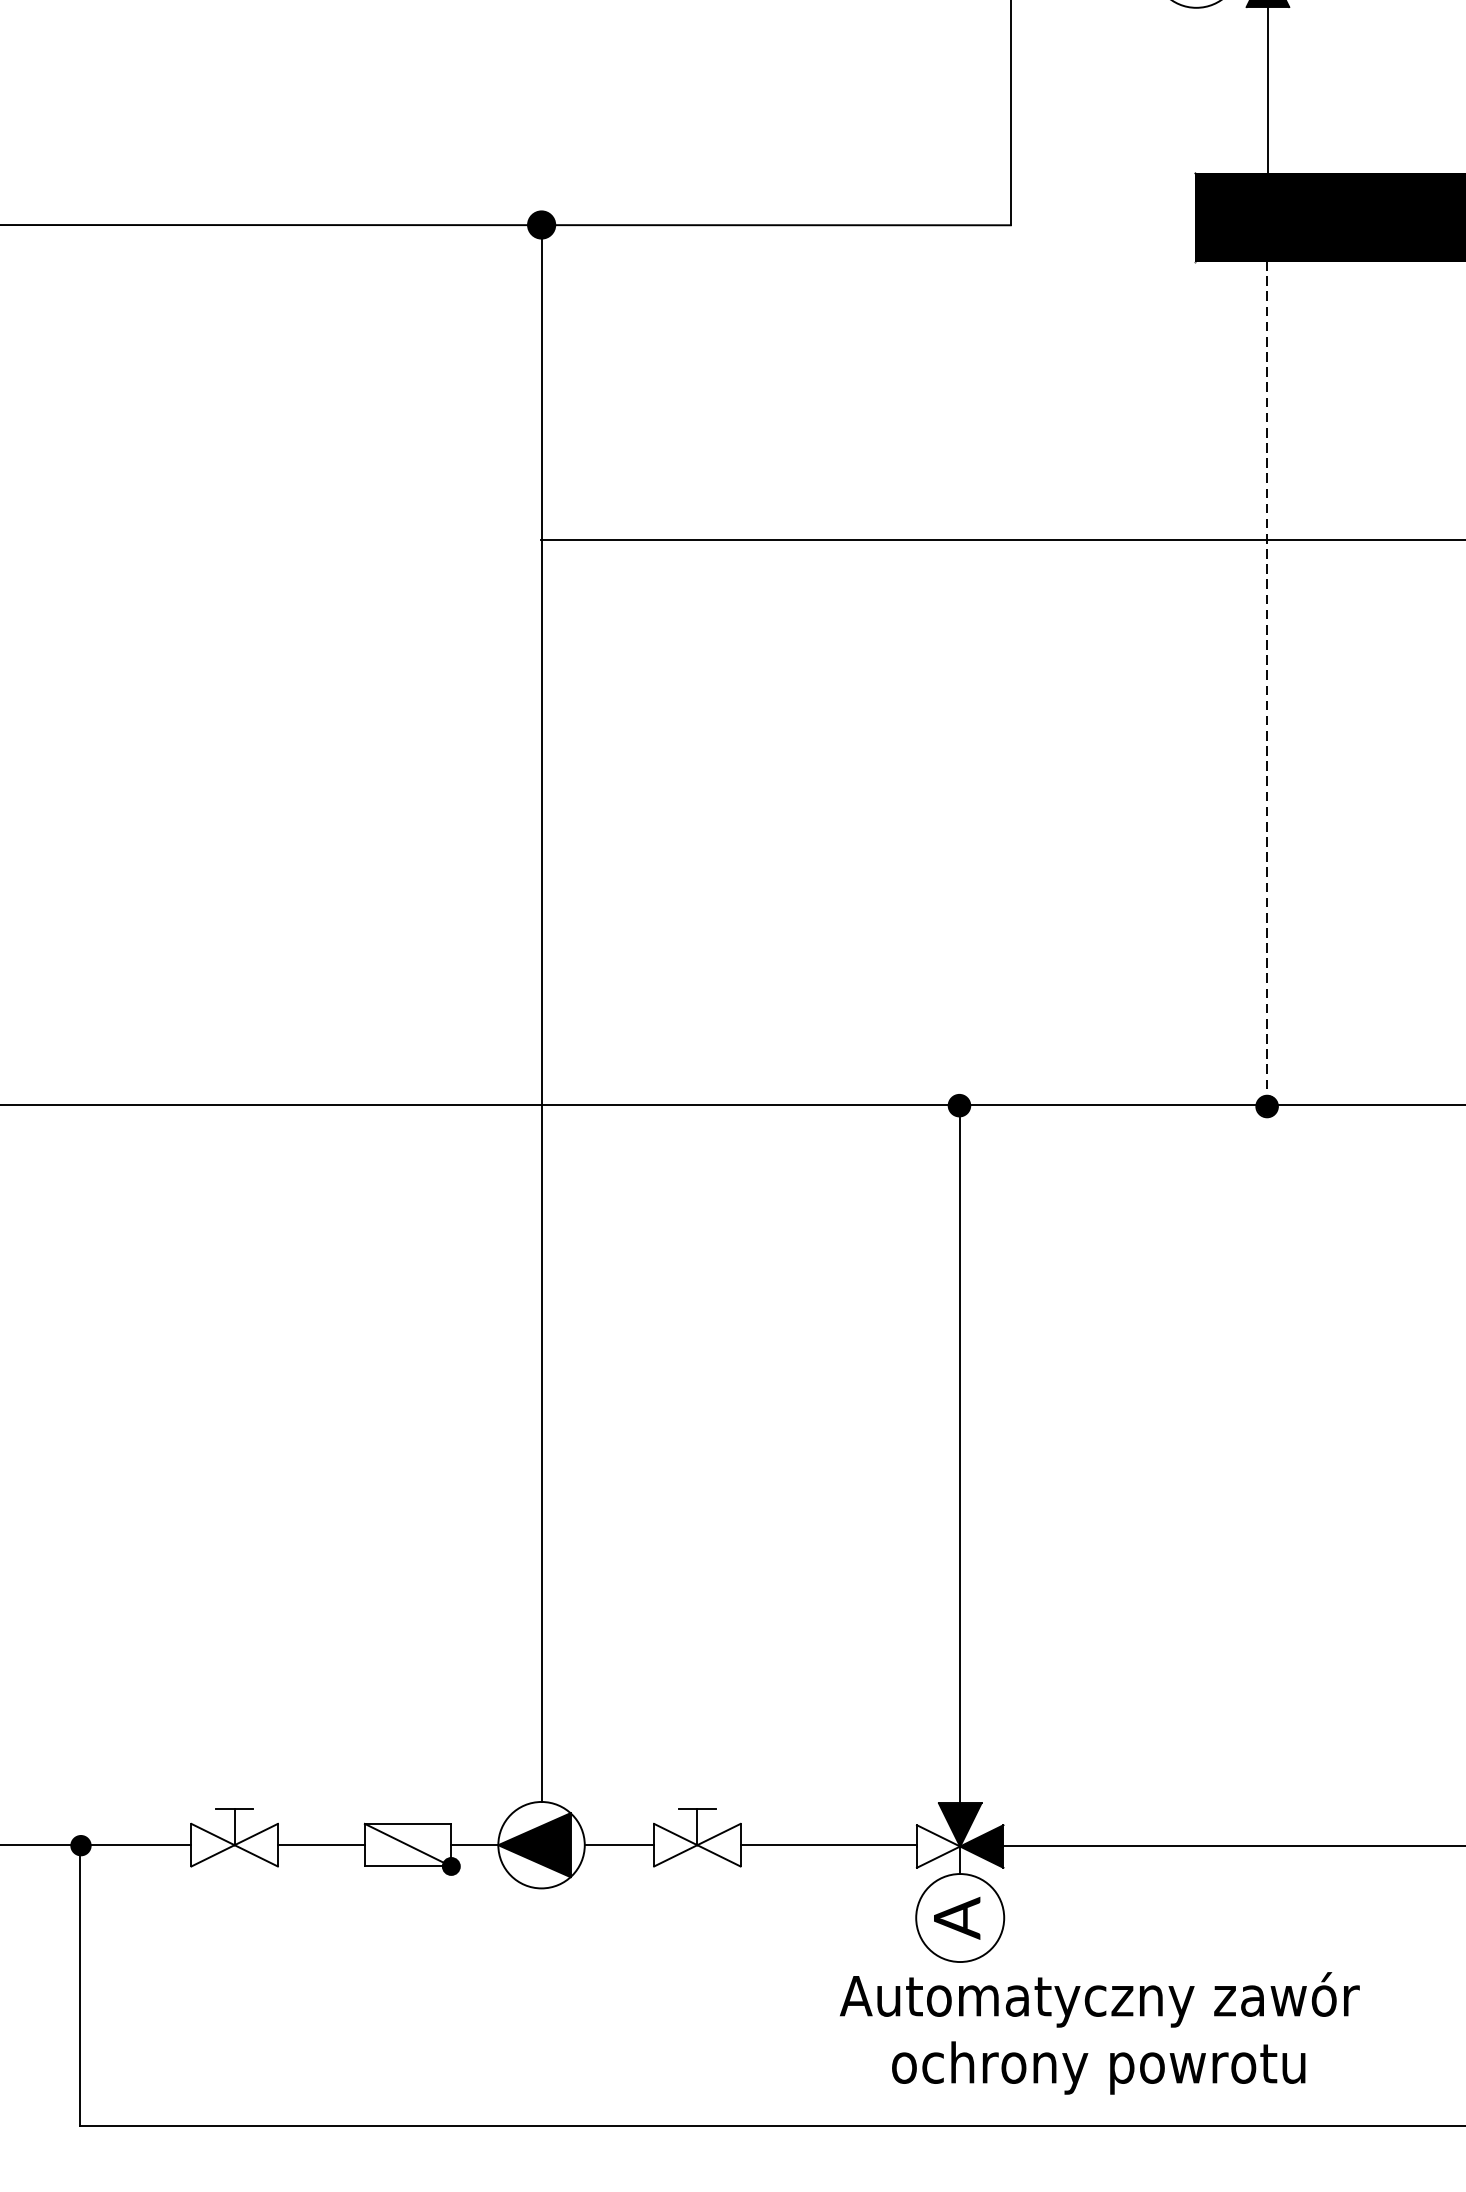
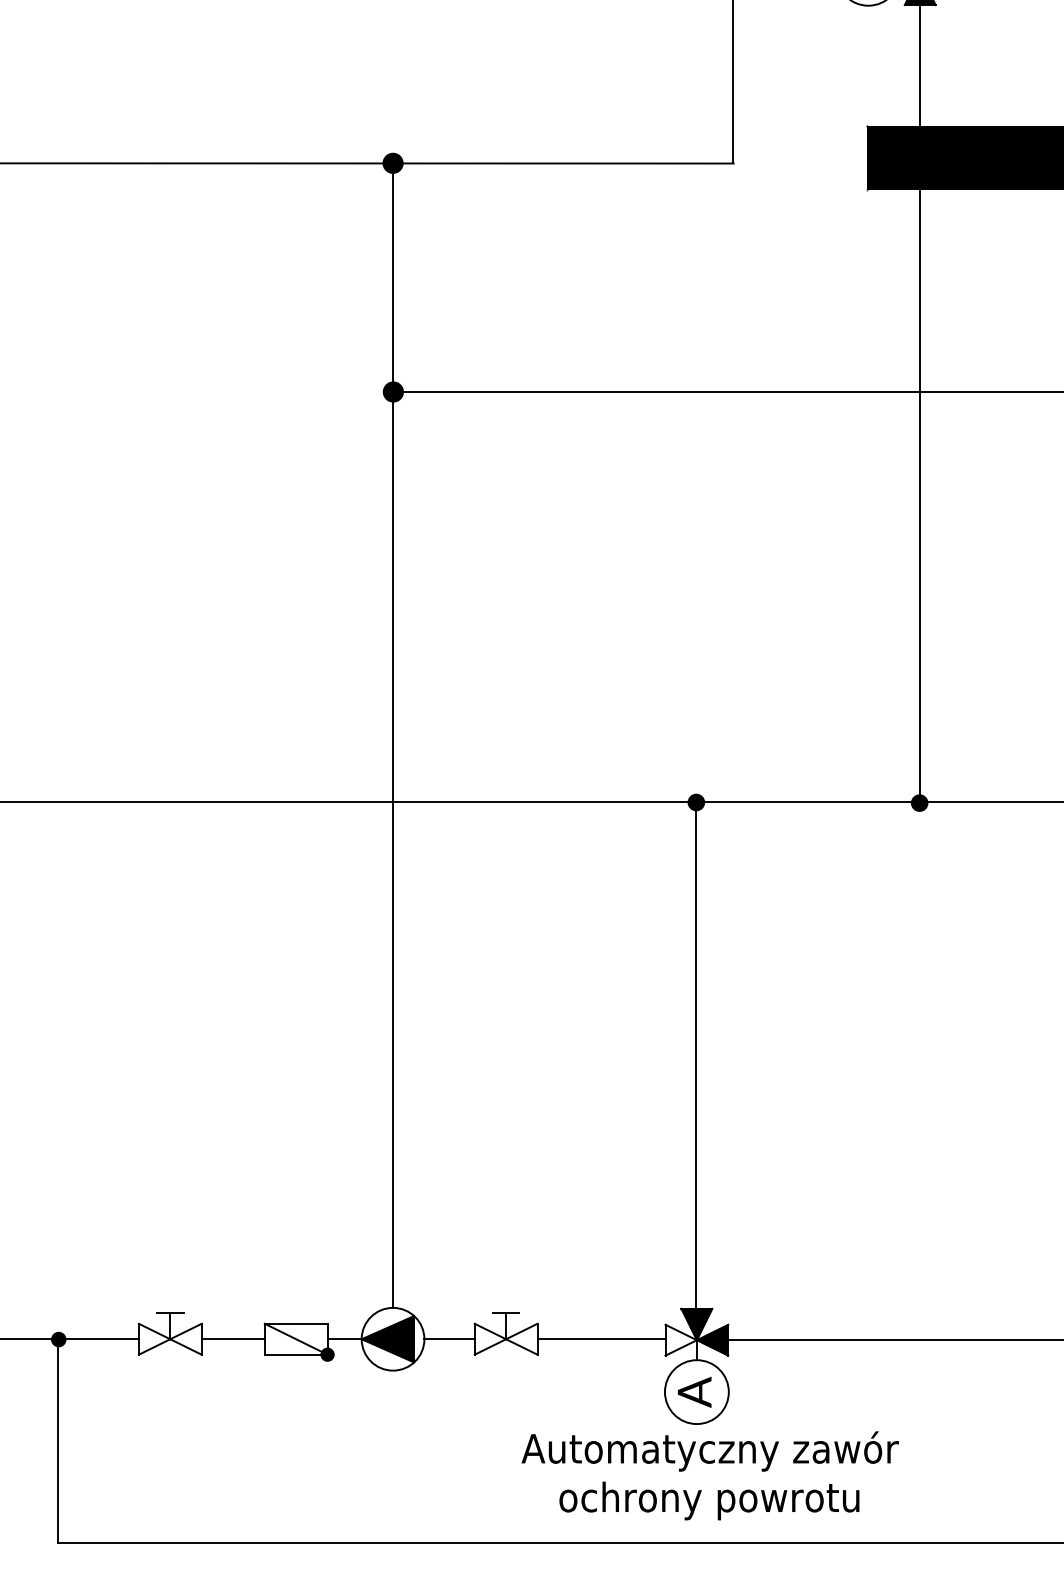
fill: (540, 539) -> (392, 391), added
line: (1266, 639) -> (919, 464), dashed -> solid
text: (1098, 2032) -> (709, 1475), moved

